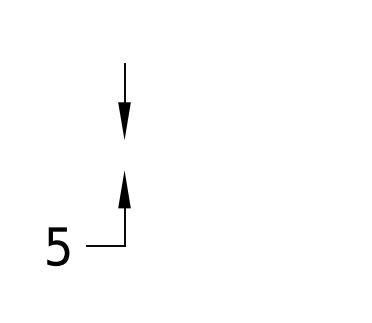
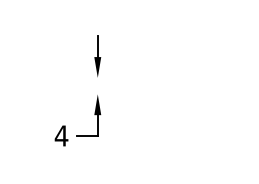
text: (58, 245) -> (61, 135), 5 -> 4

